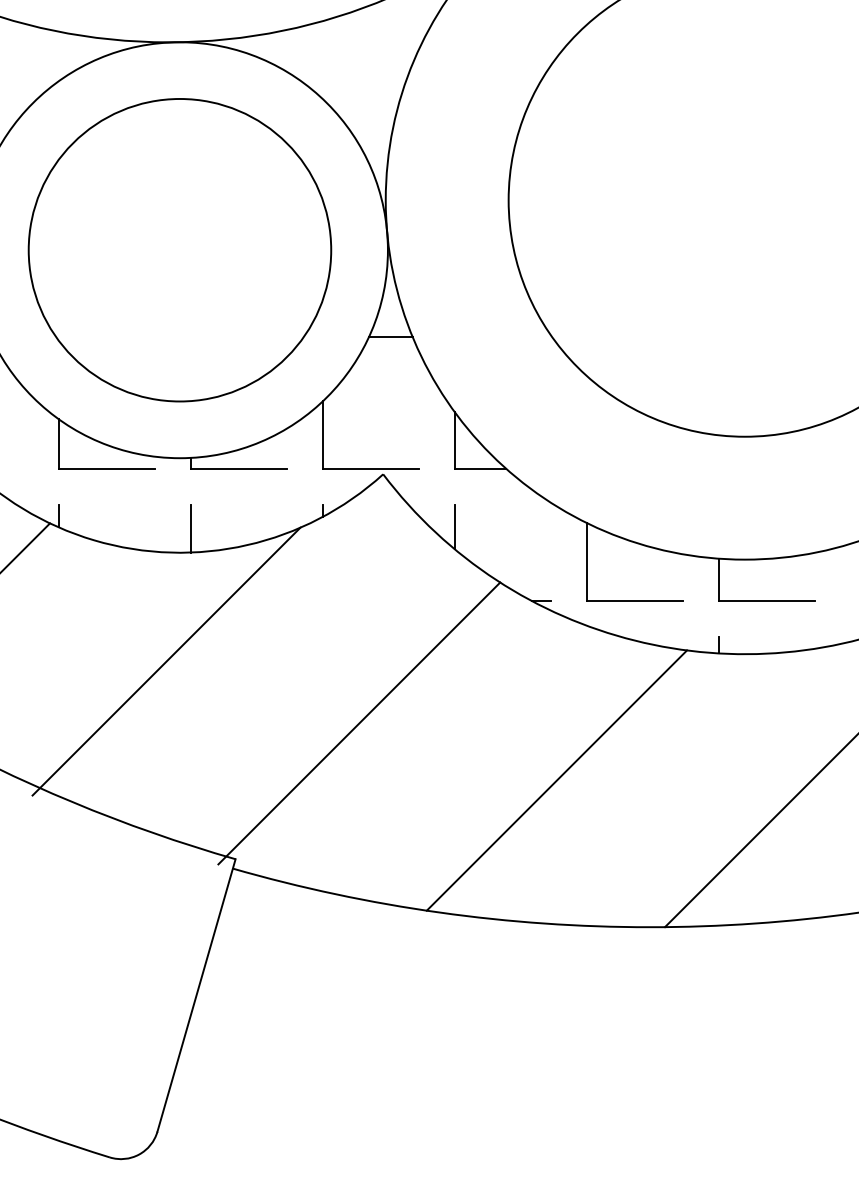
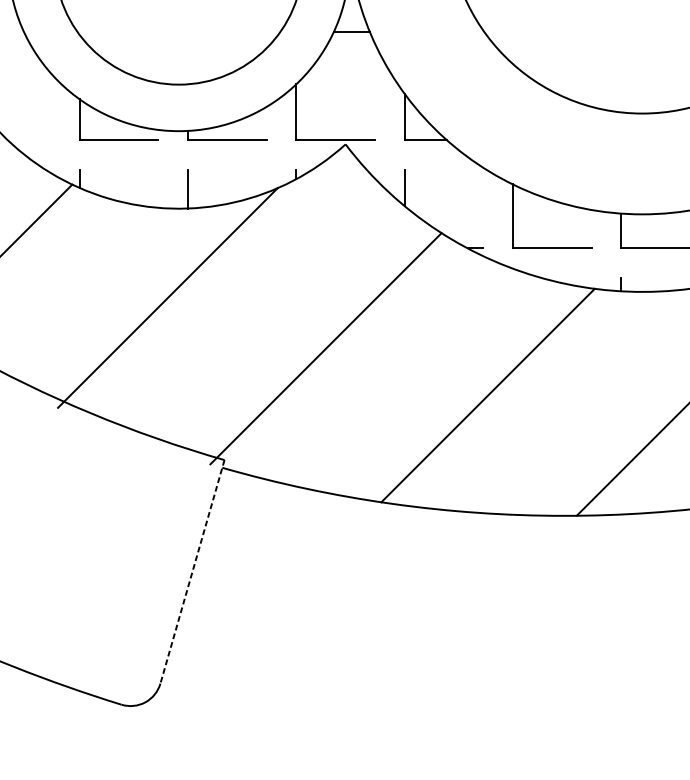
line: (196, 995) -> (192, 571), solid -> dashed

